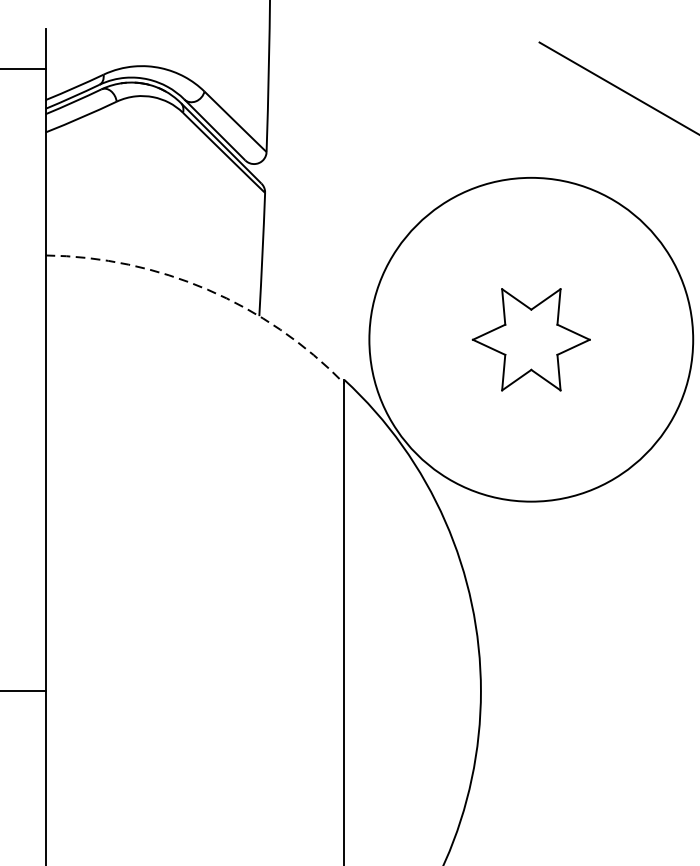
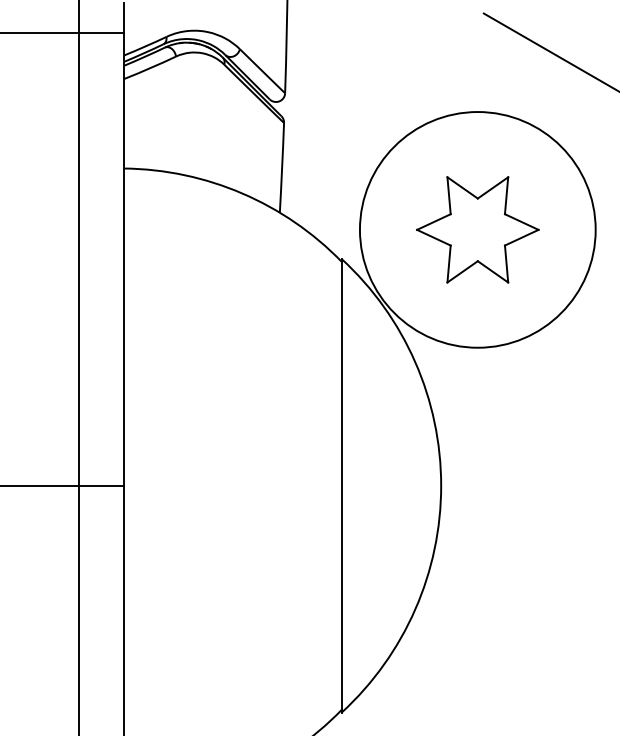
arc: (208, 289) -> (242, 193), dashed -> solid
part: (530, 339) -> (477, 229), size x1.43

